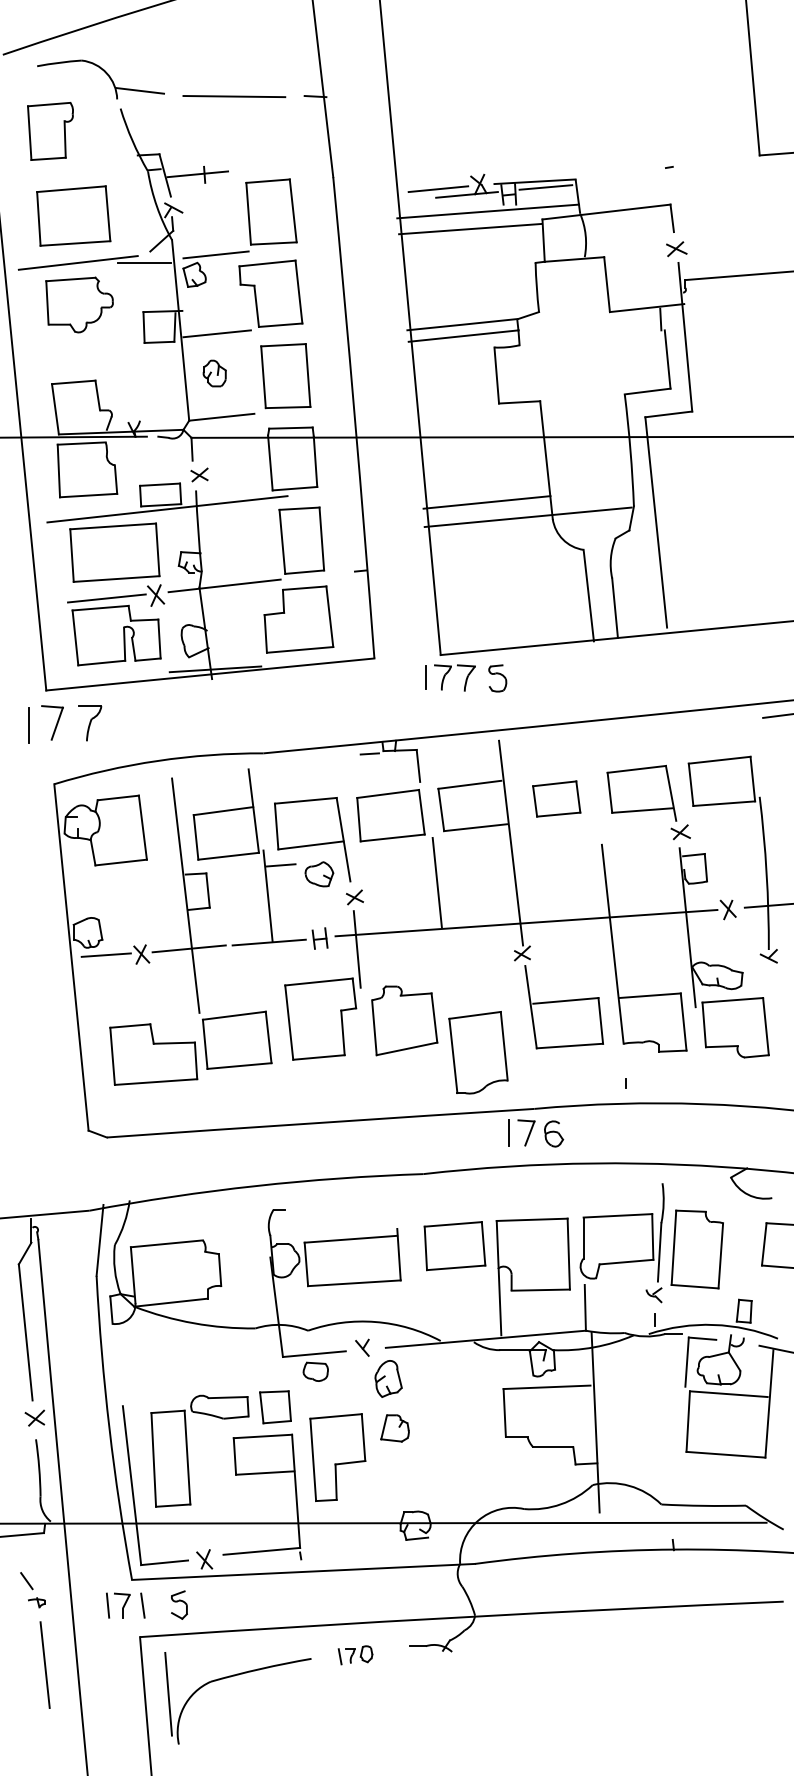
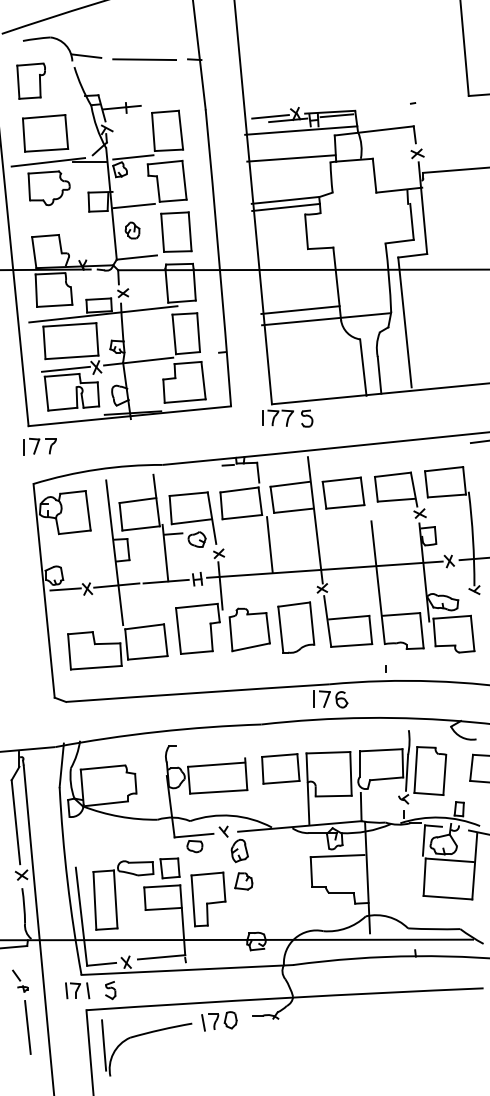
line: (470, 229) -> (291, 158), moved
part: (63, 723) -> (39, 446), size x0.71
part: (556, 798) -> (343, 492), size x1.43
part: (478, 1052) -> (296, 627), moved
part: (355, 1655) -> (219, 1021), size x1.67

